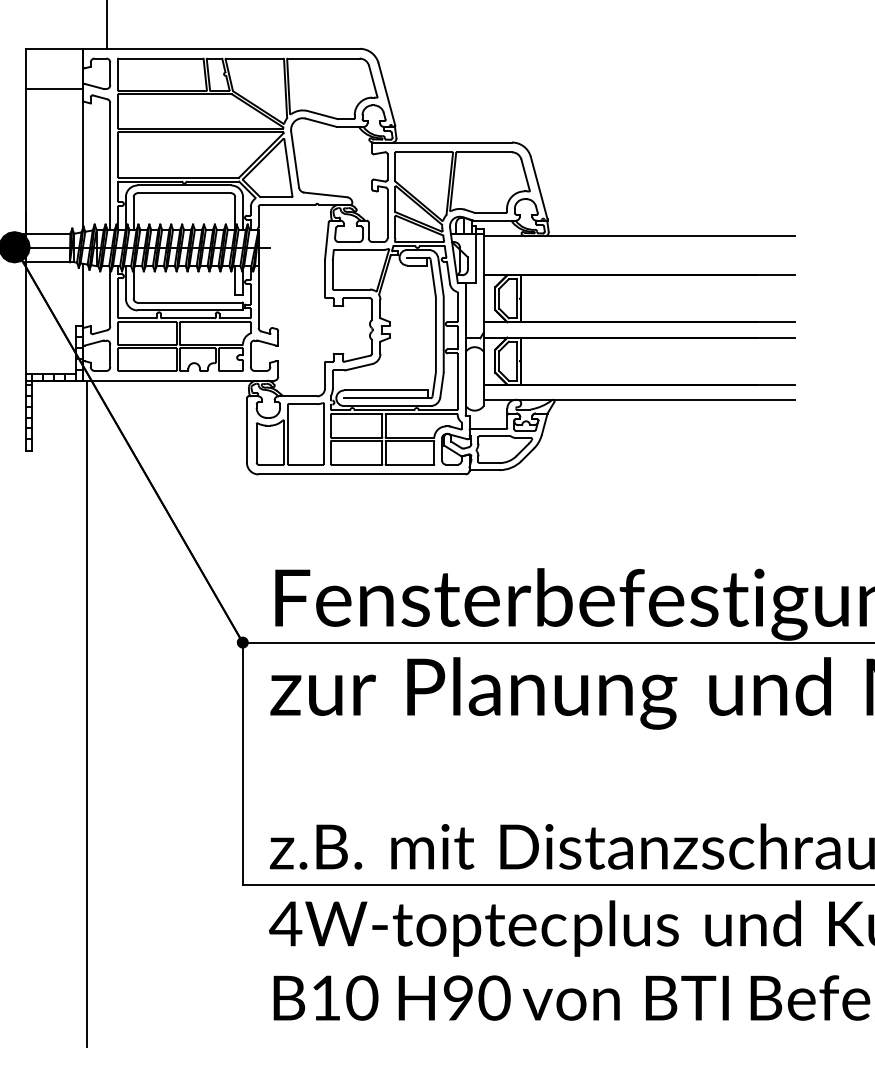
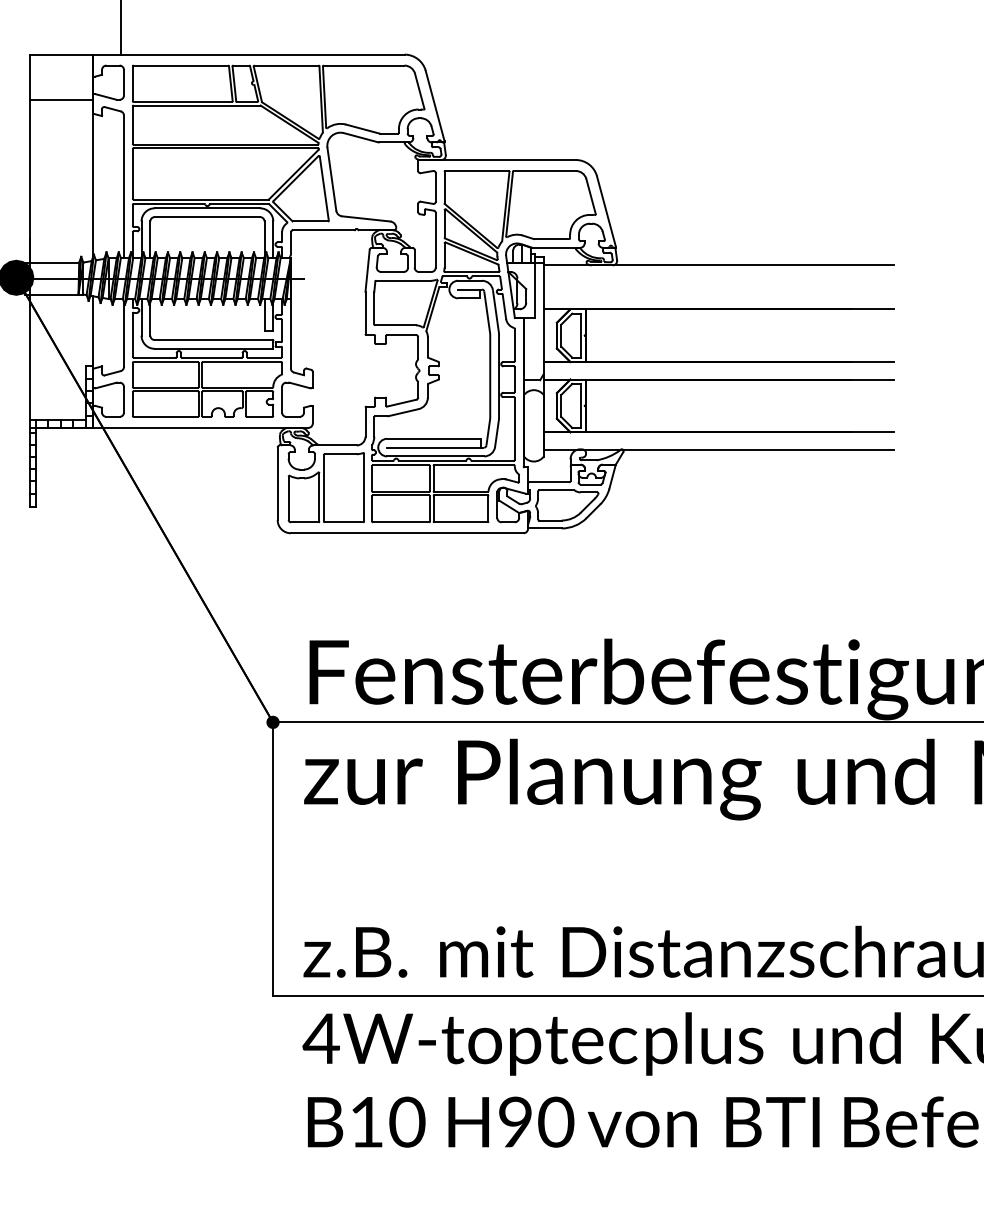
line: (86, 713) -> (97, 802), removed

